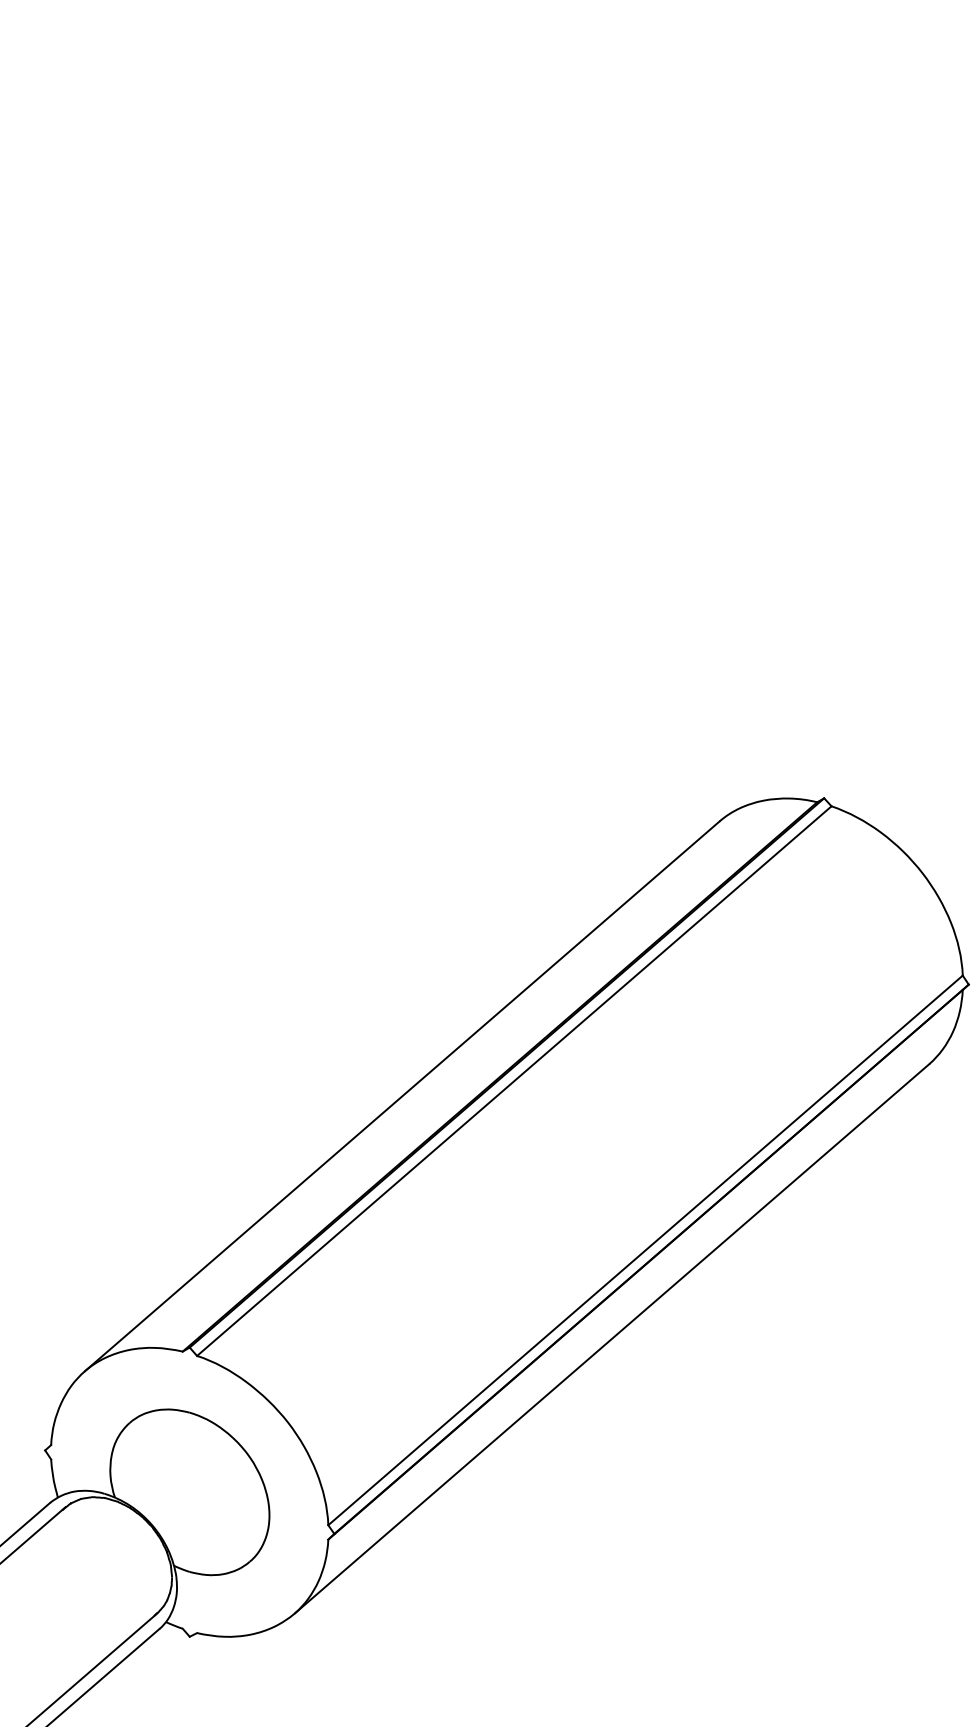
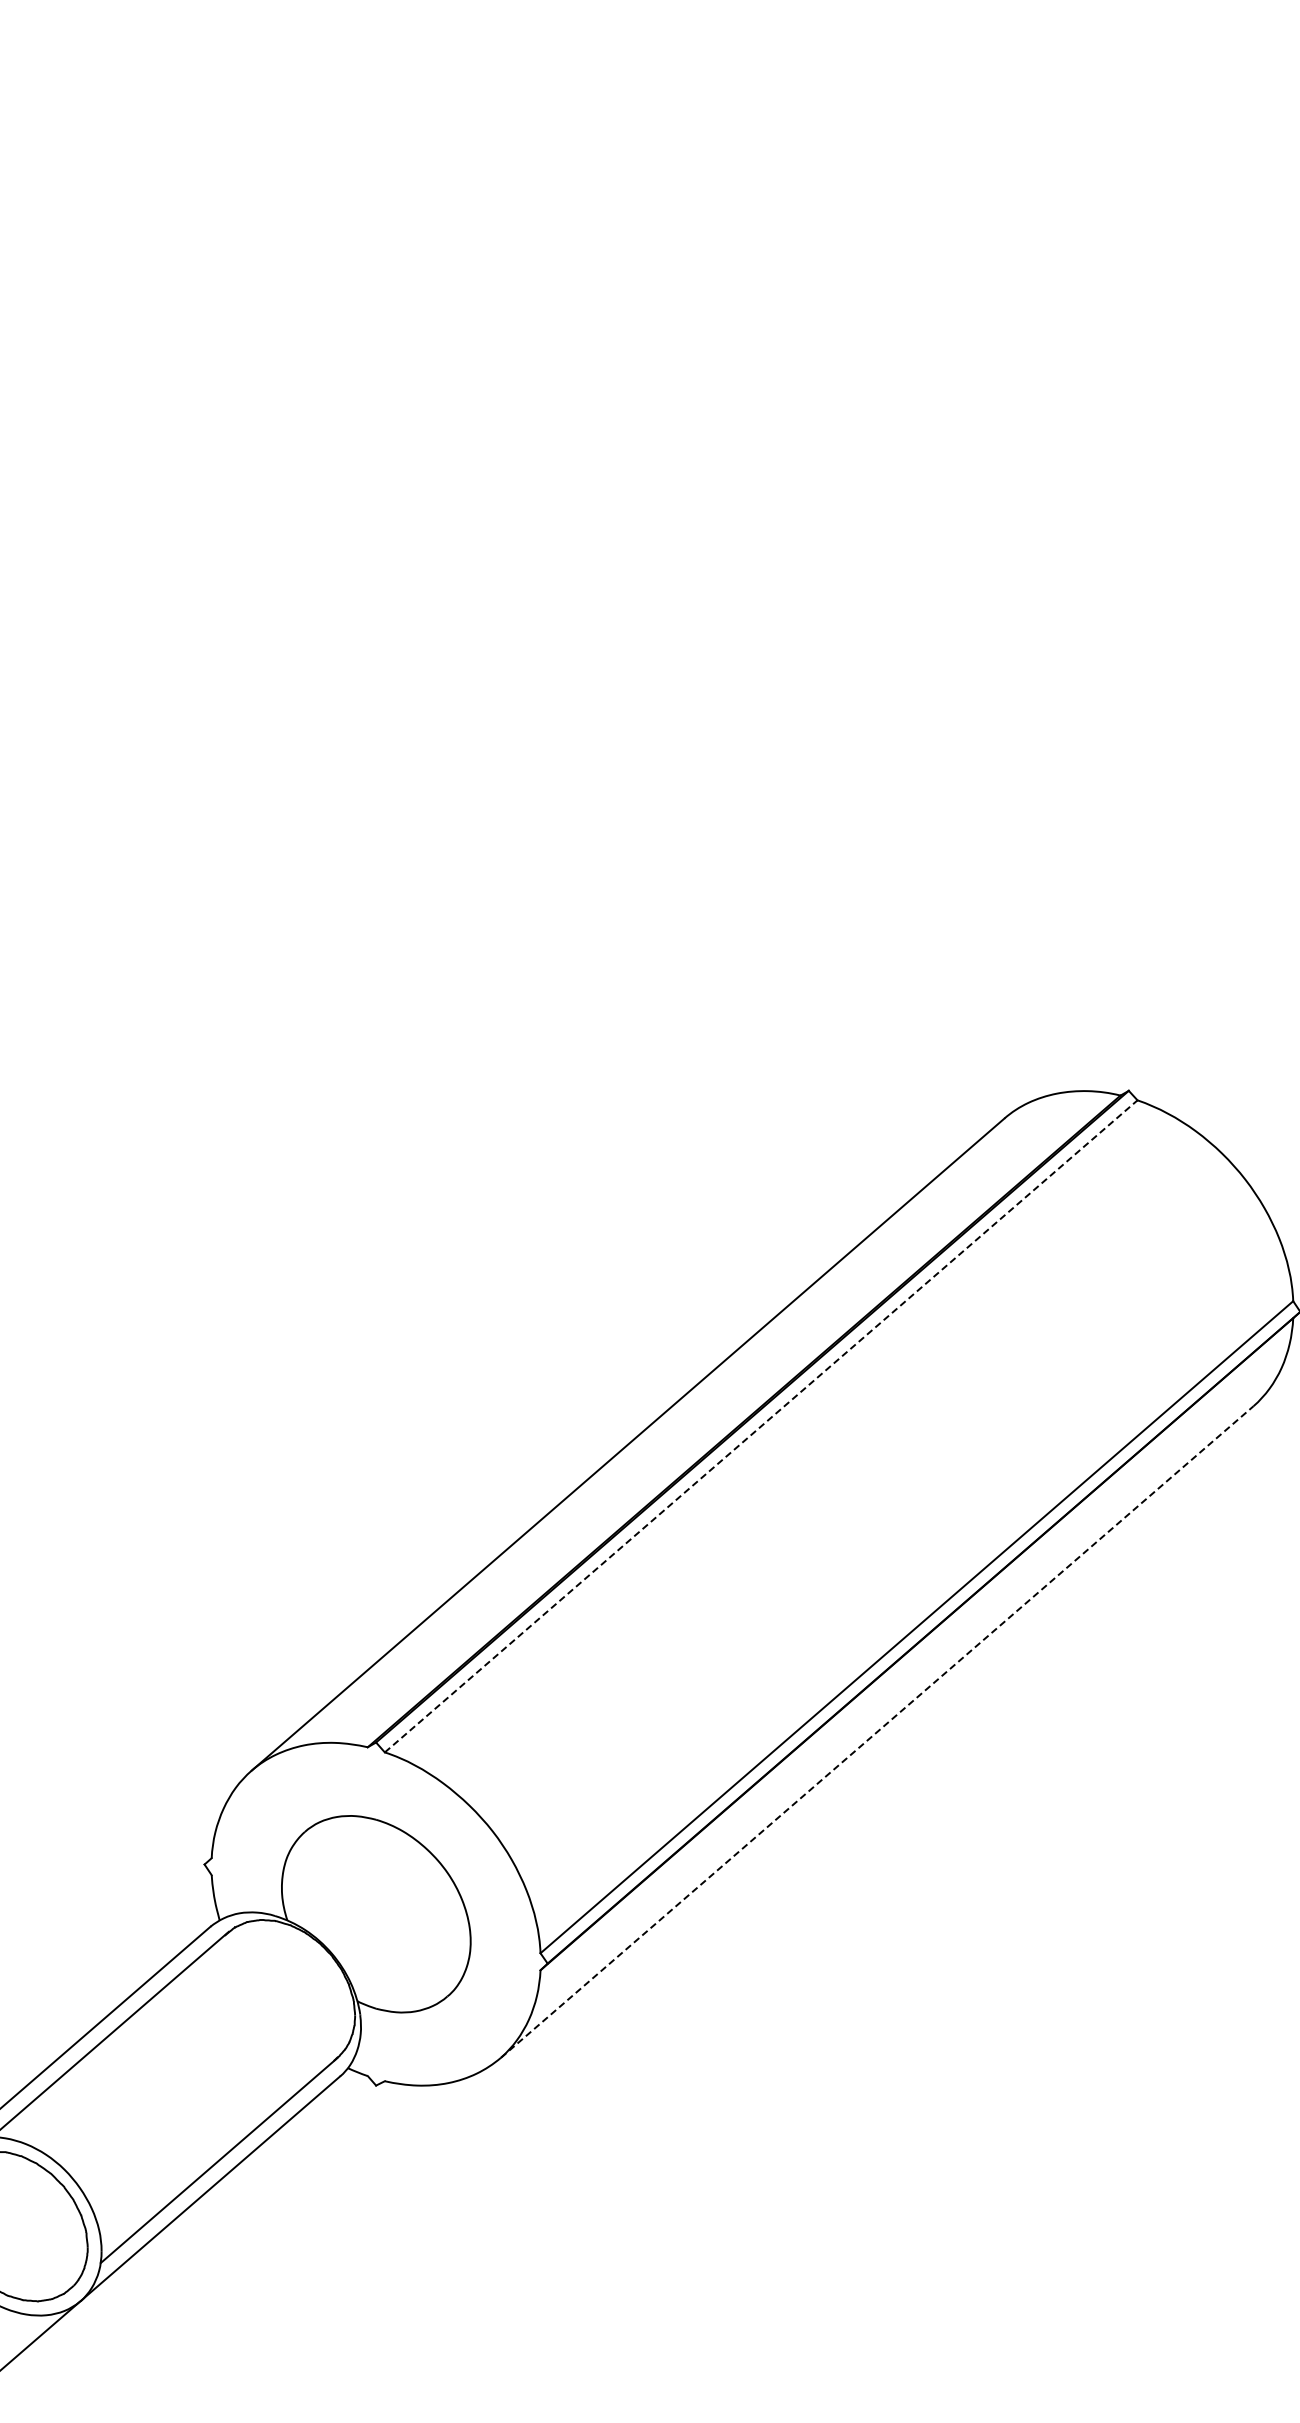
line: (514, 1081) -> (761, 1426), solid -> dashed
line: (612, 1339) -> (877, 1732), solid -> dashed

